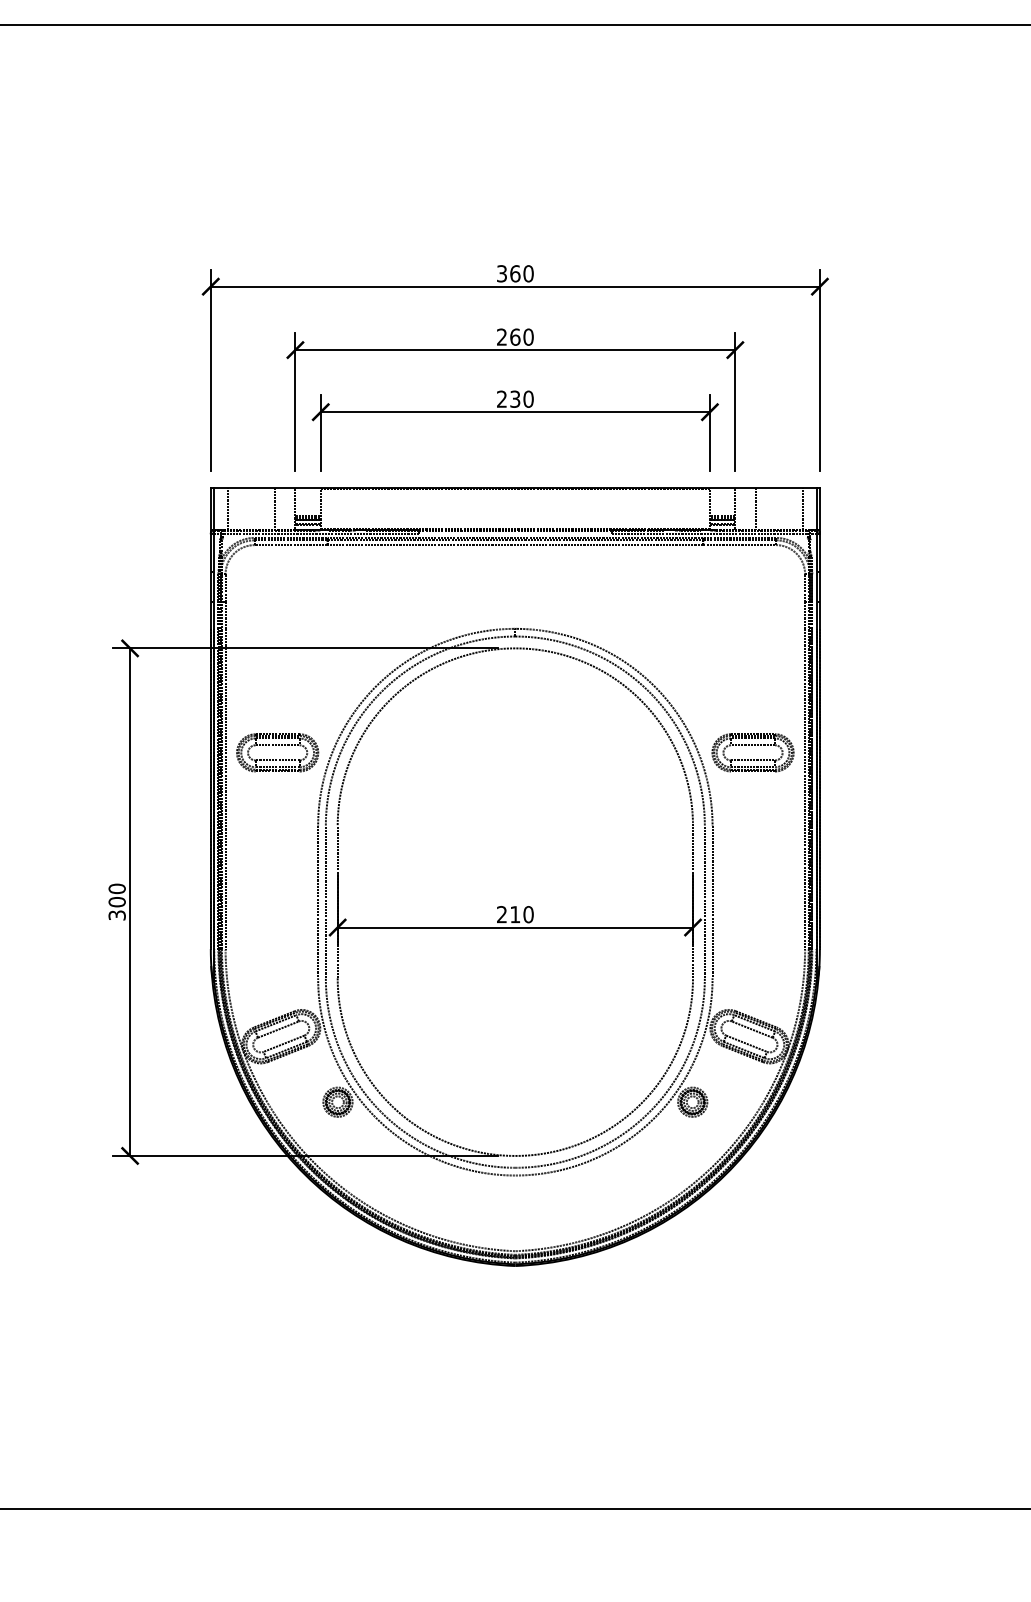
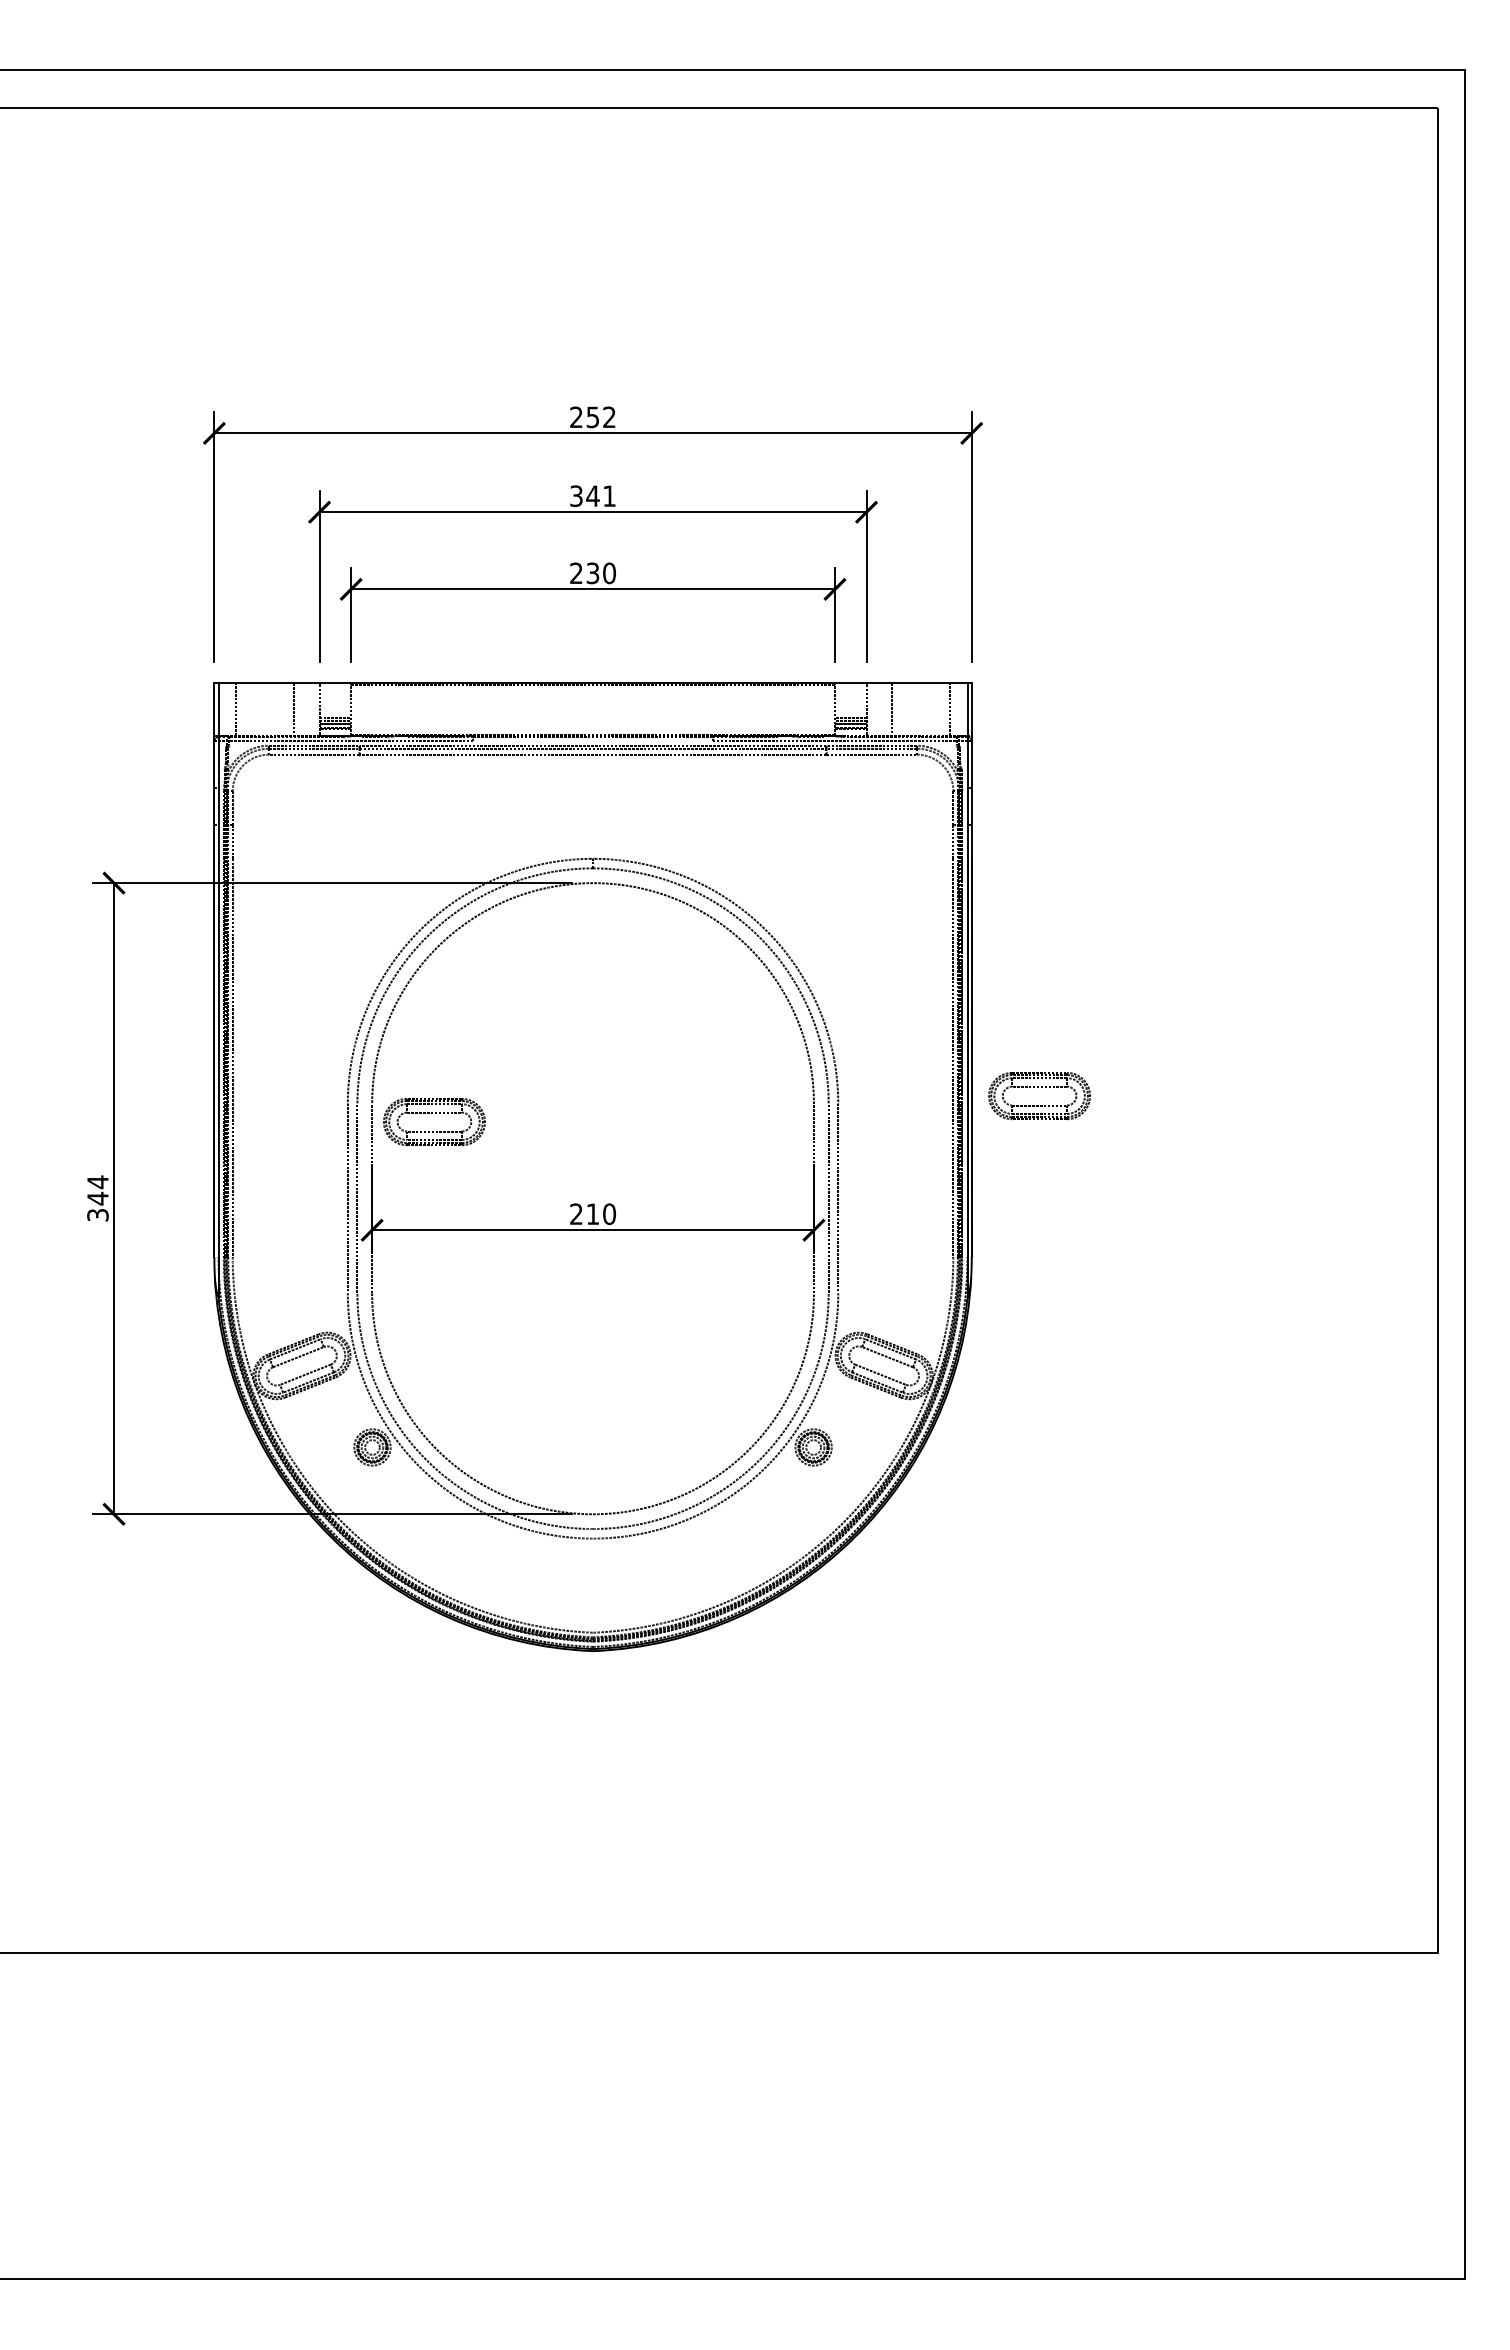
text: (515, 273) -> (593, 417), 360 -> 252
text: (515, 337) -> (593, 496), 260 -> 341
part: (278, 745) -> (435, 1113), moved
part: (752, 745) -> (1038, 1087), moved
text: (116, 895) -> (97, 1190), 300 -> 344

